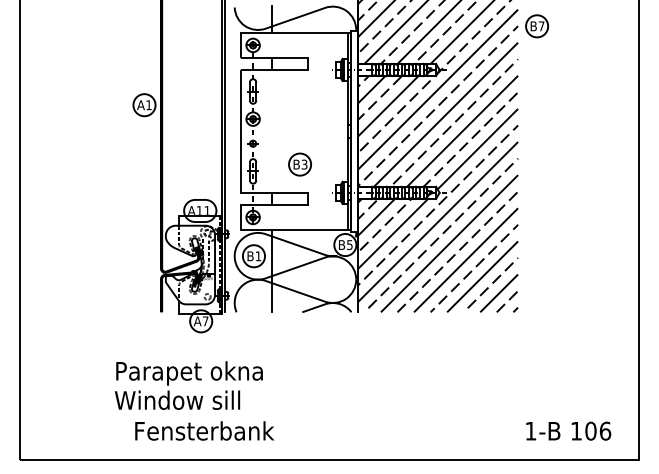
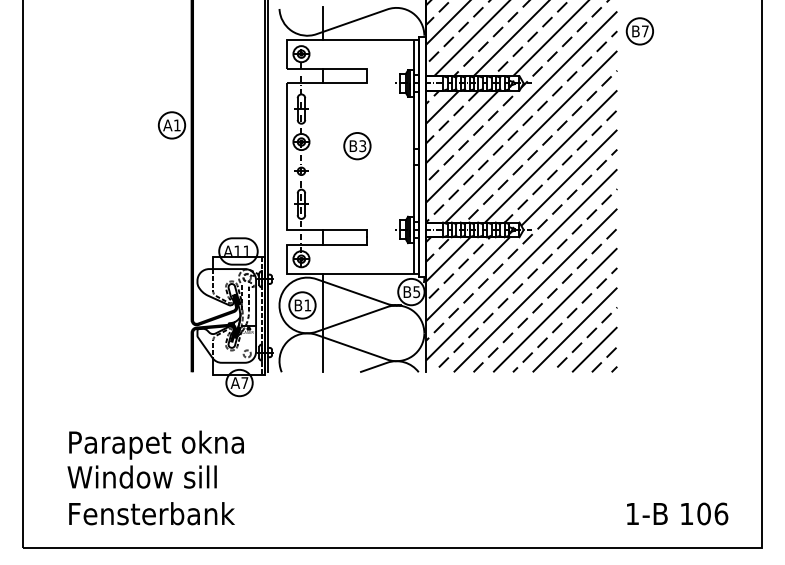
part: (299, 164) -> (356, 146), moved
text: (188, 385) -> (155, 459), moved
text: (204, 430) -> (151, 513), moved

